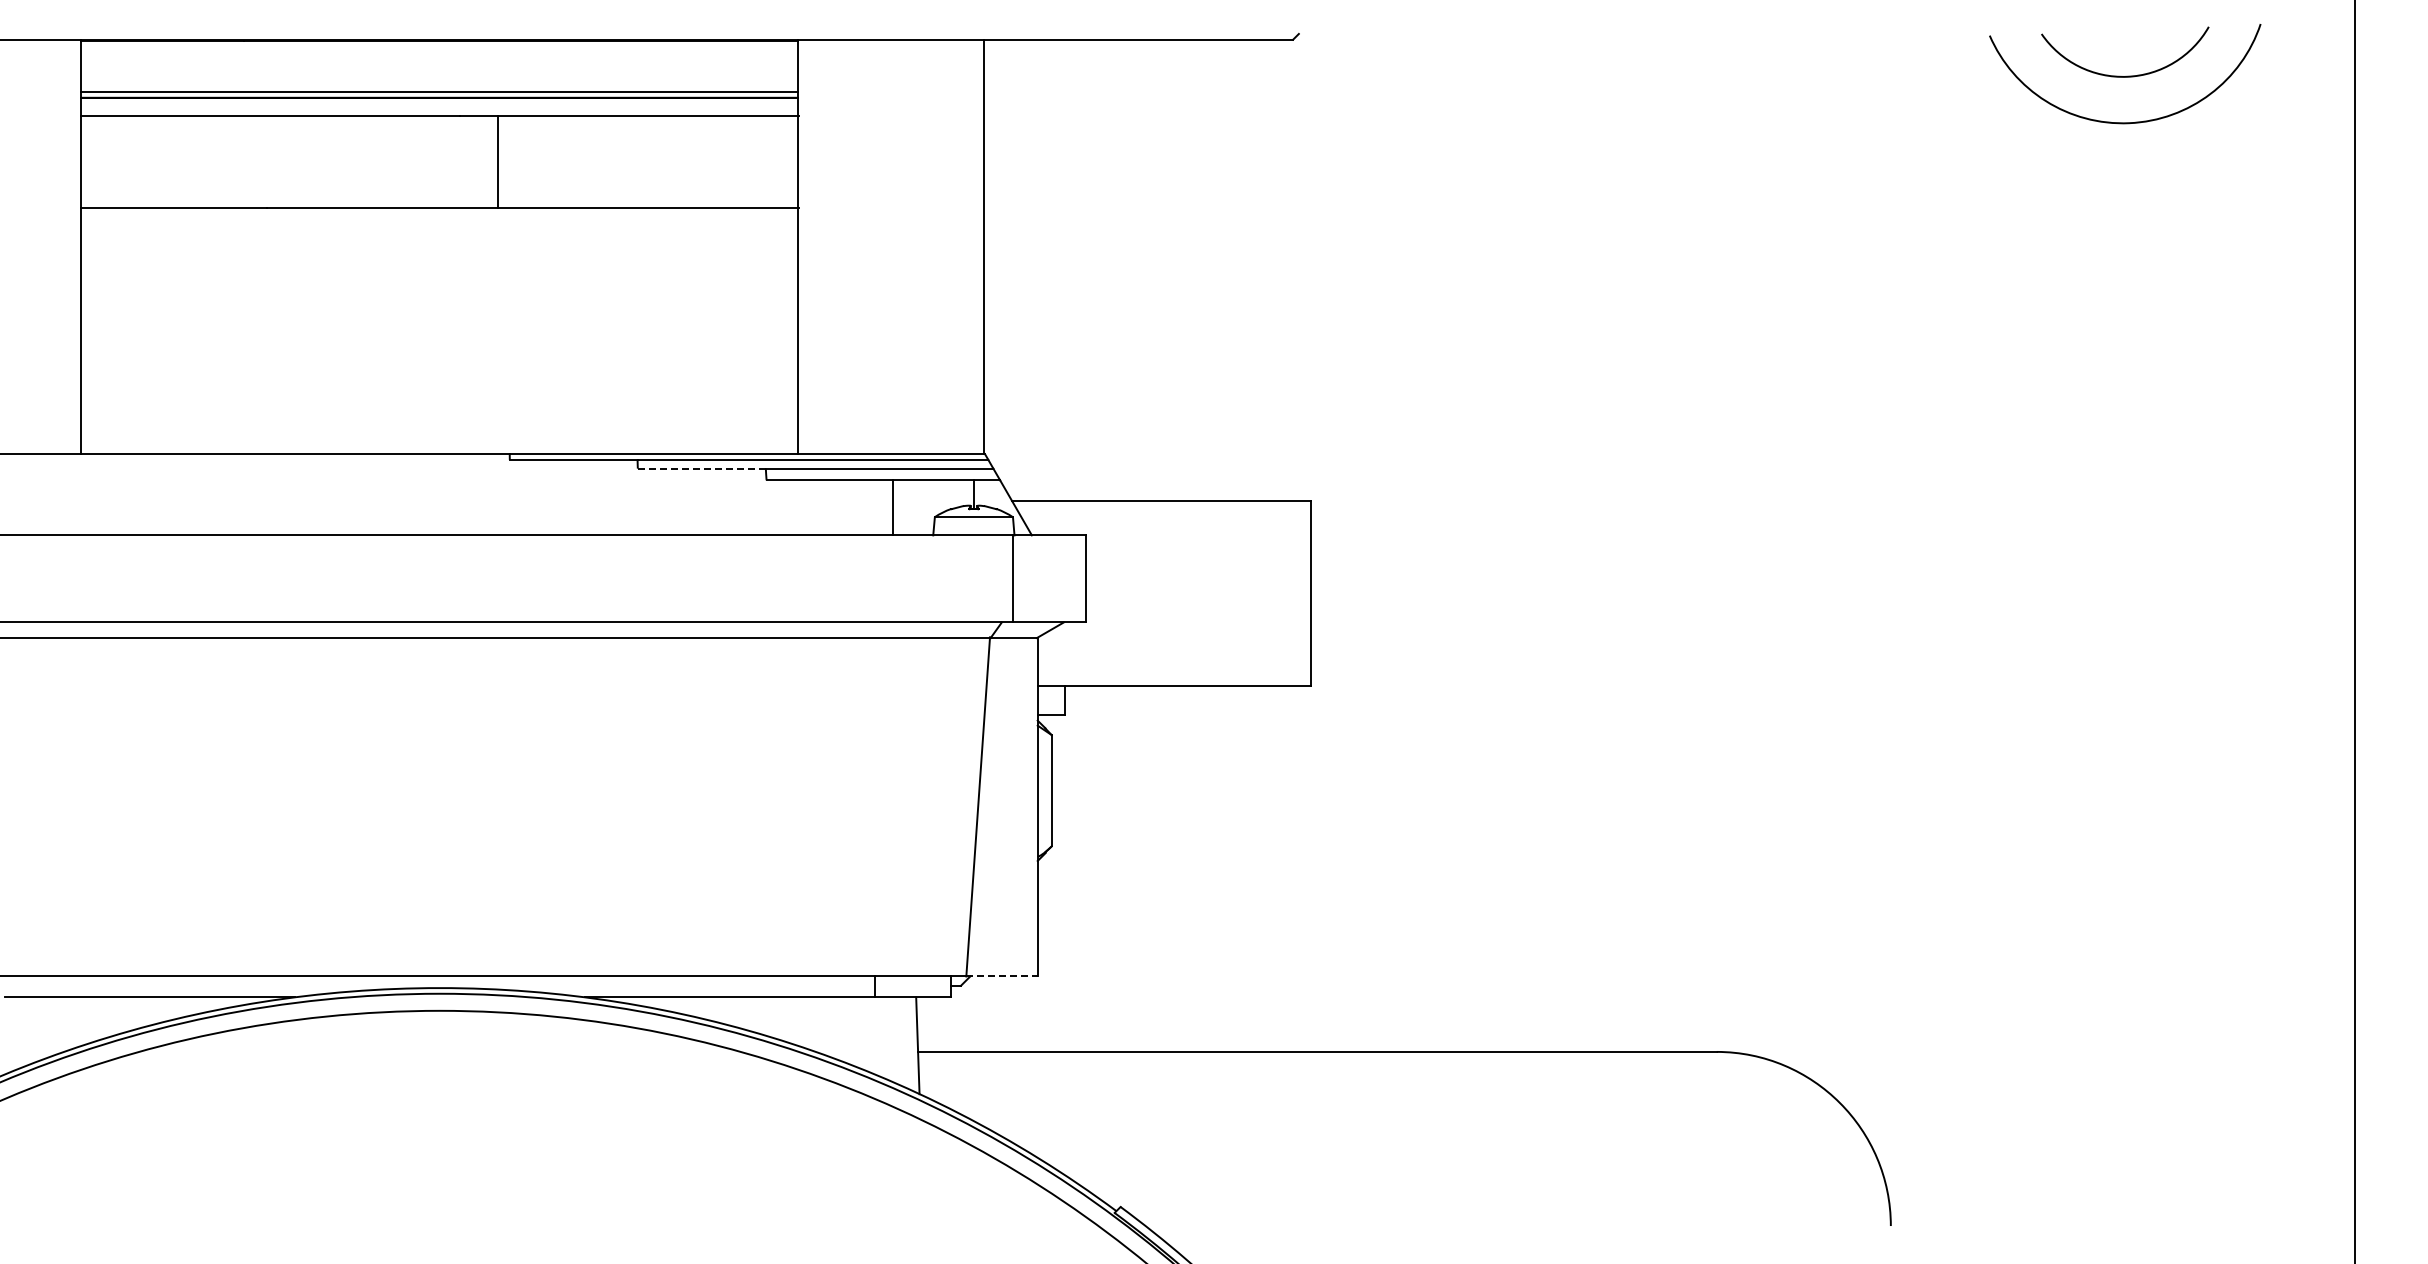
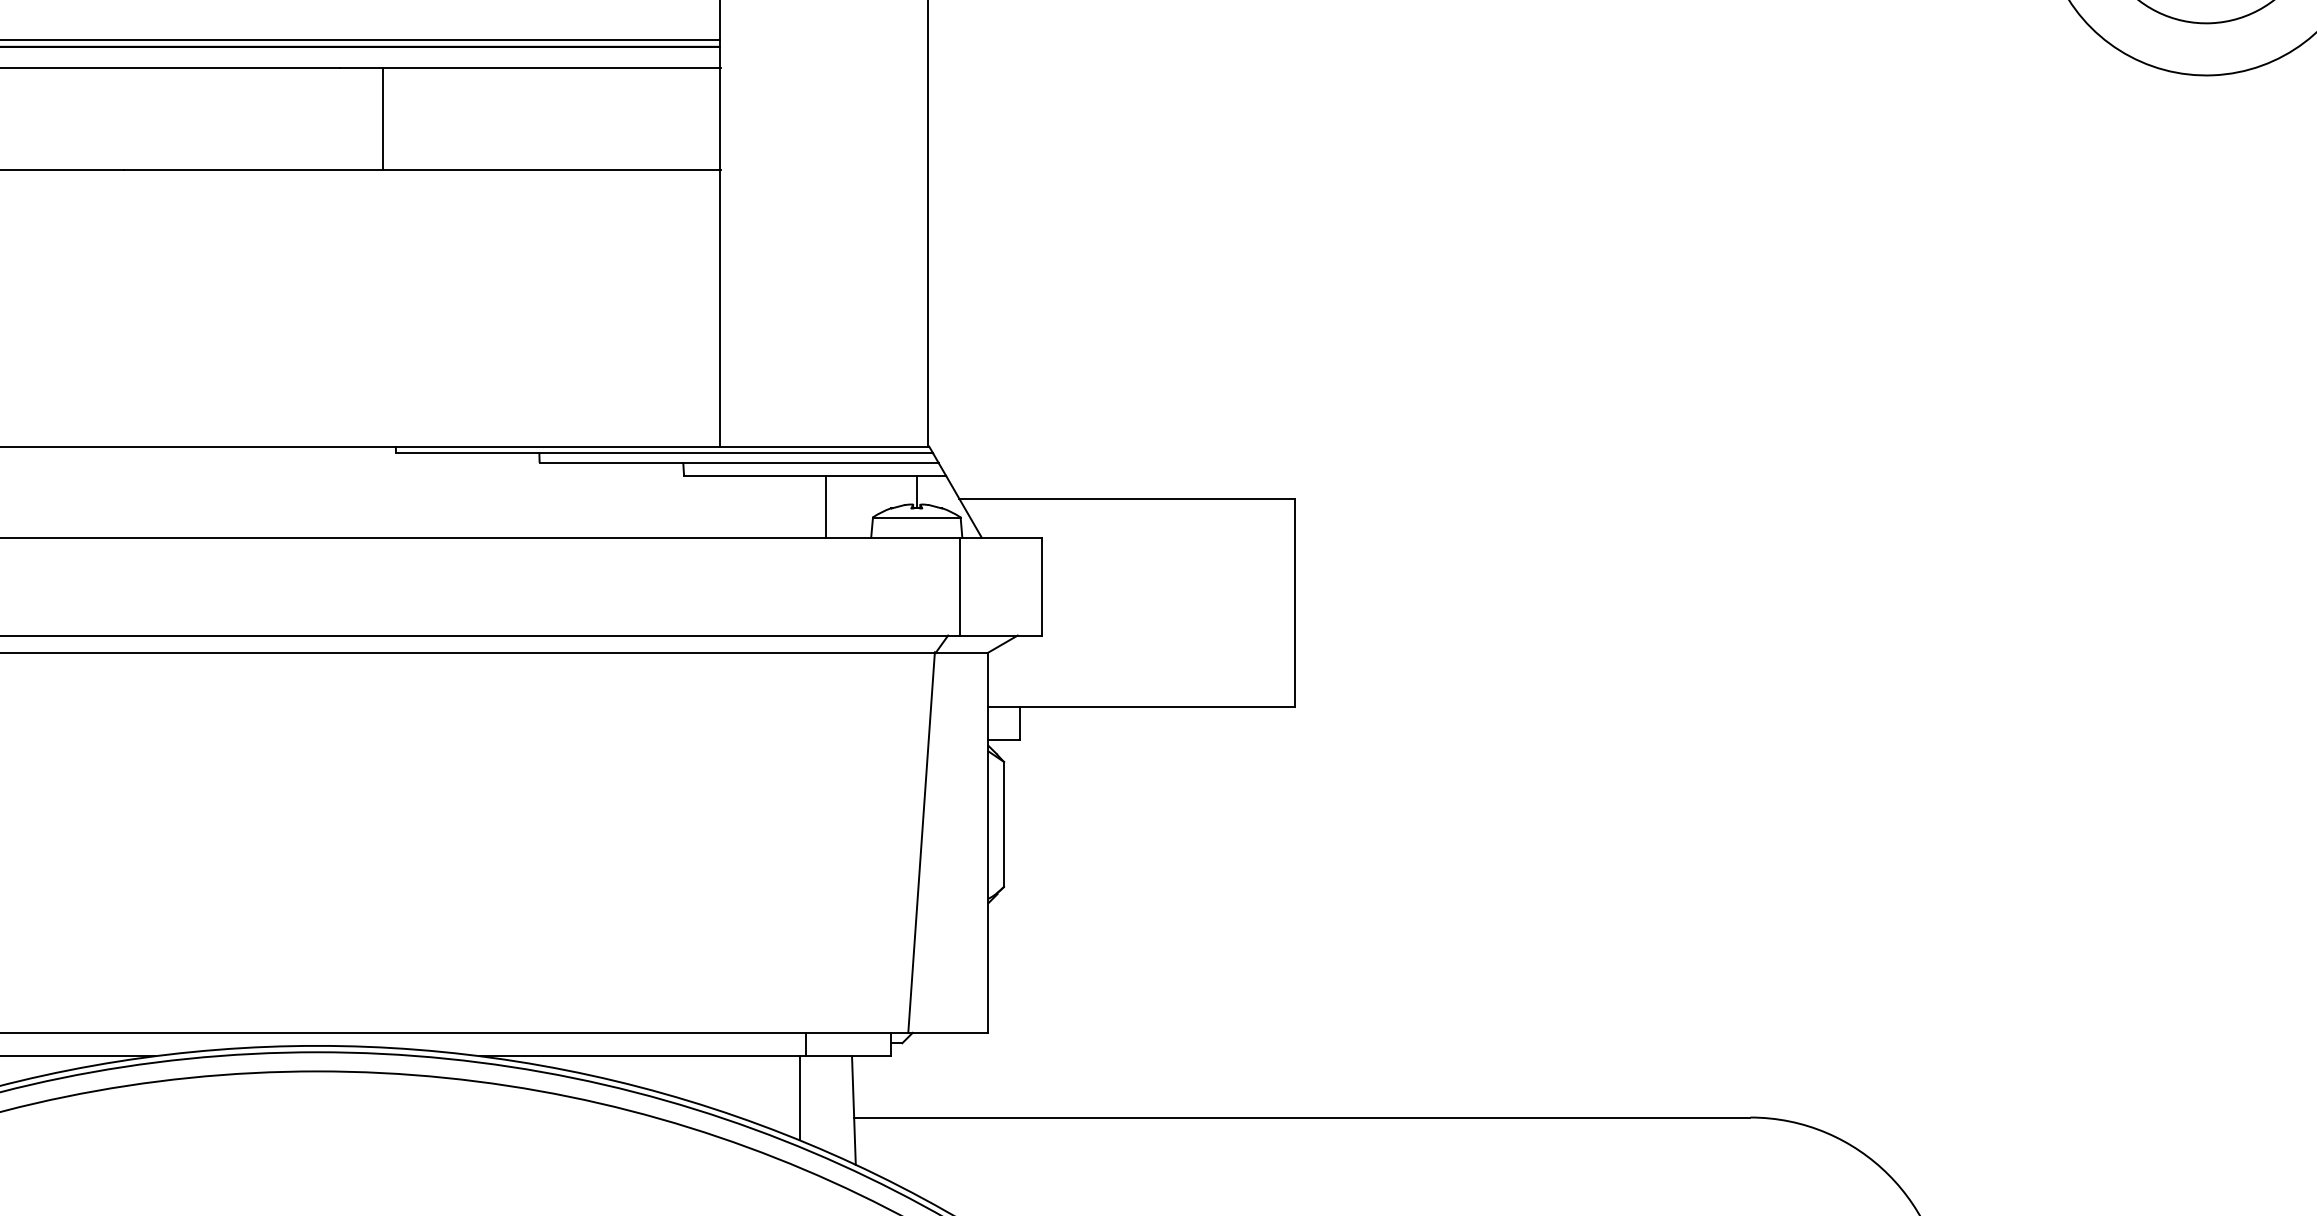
line: (701, 468) -> (611, 462), dashed -> solid
line: (1002, 976) -> (948, 1032), dashed -> solid
line: (869, 1034) -> (799, 1097), added

